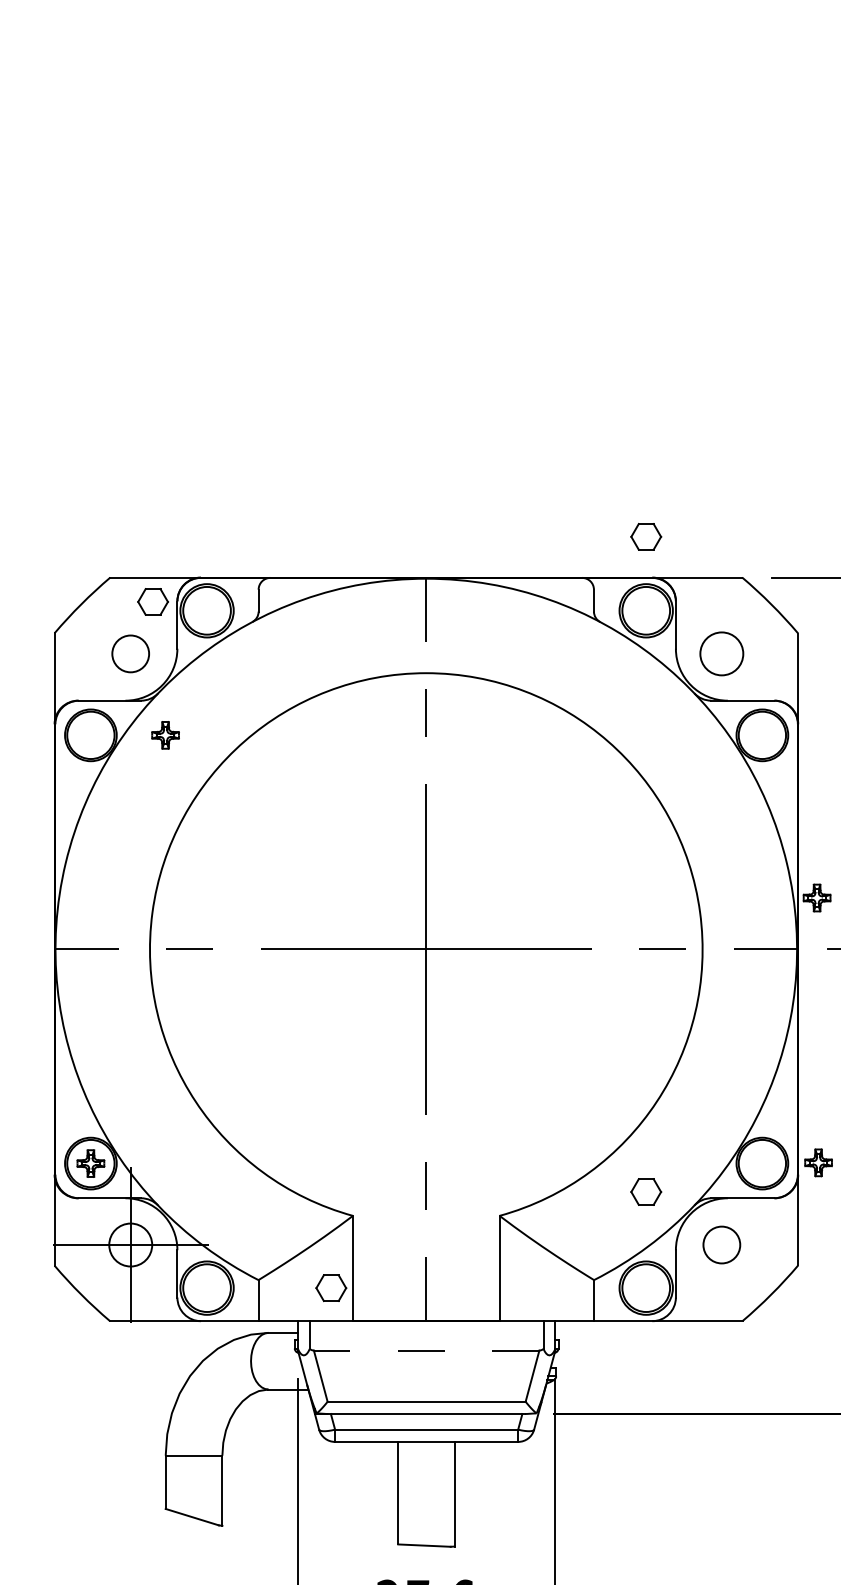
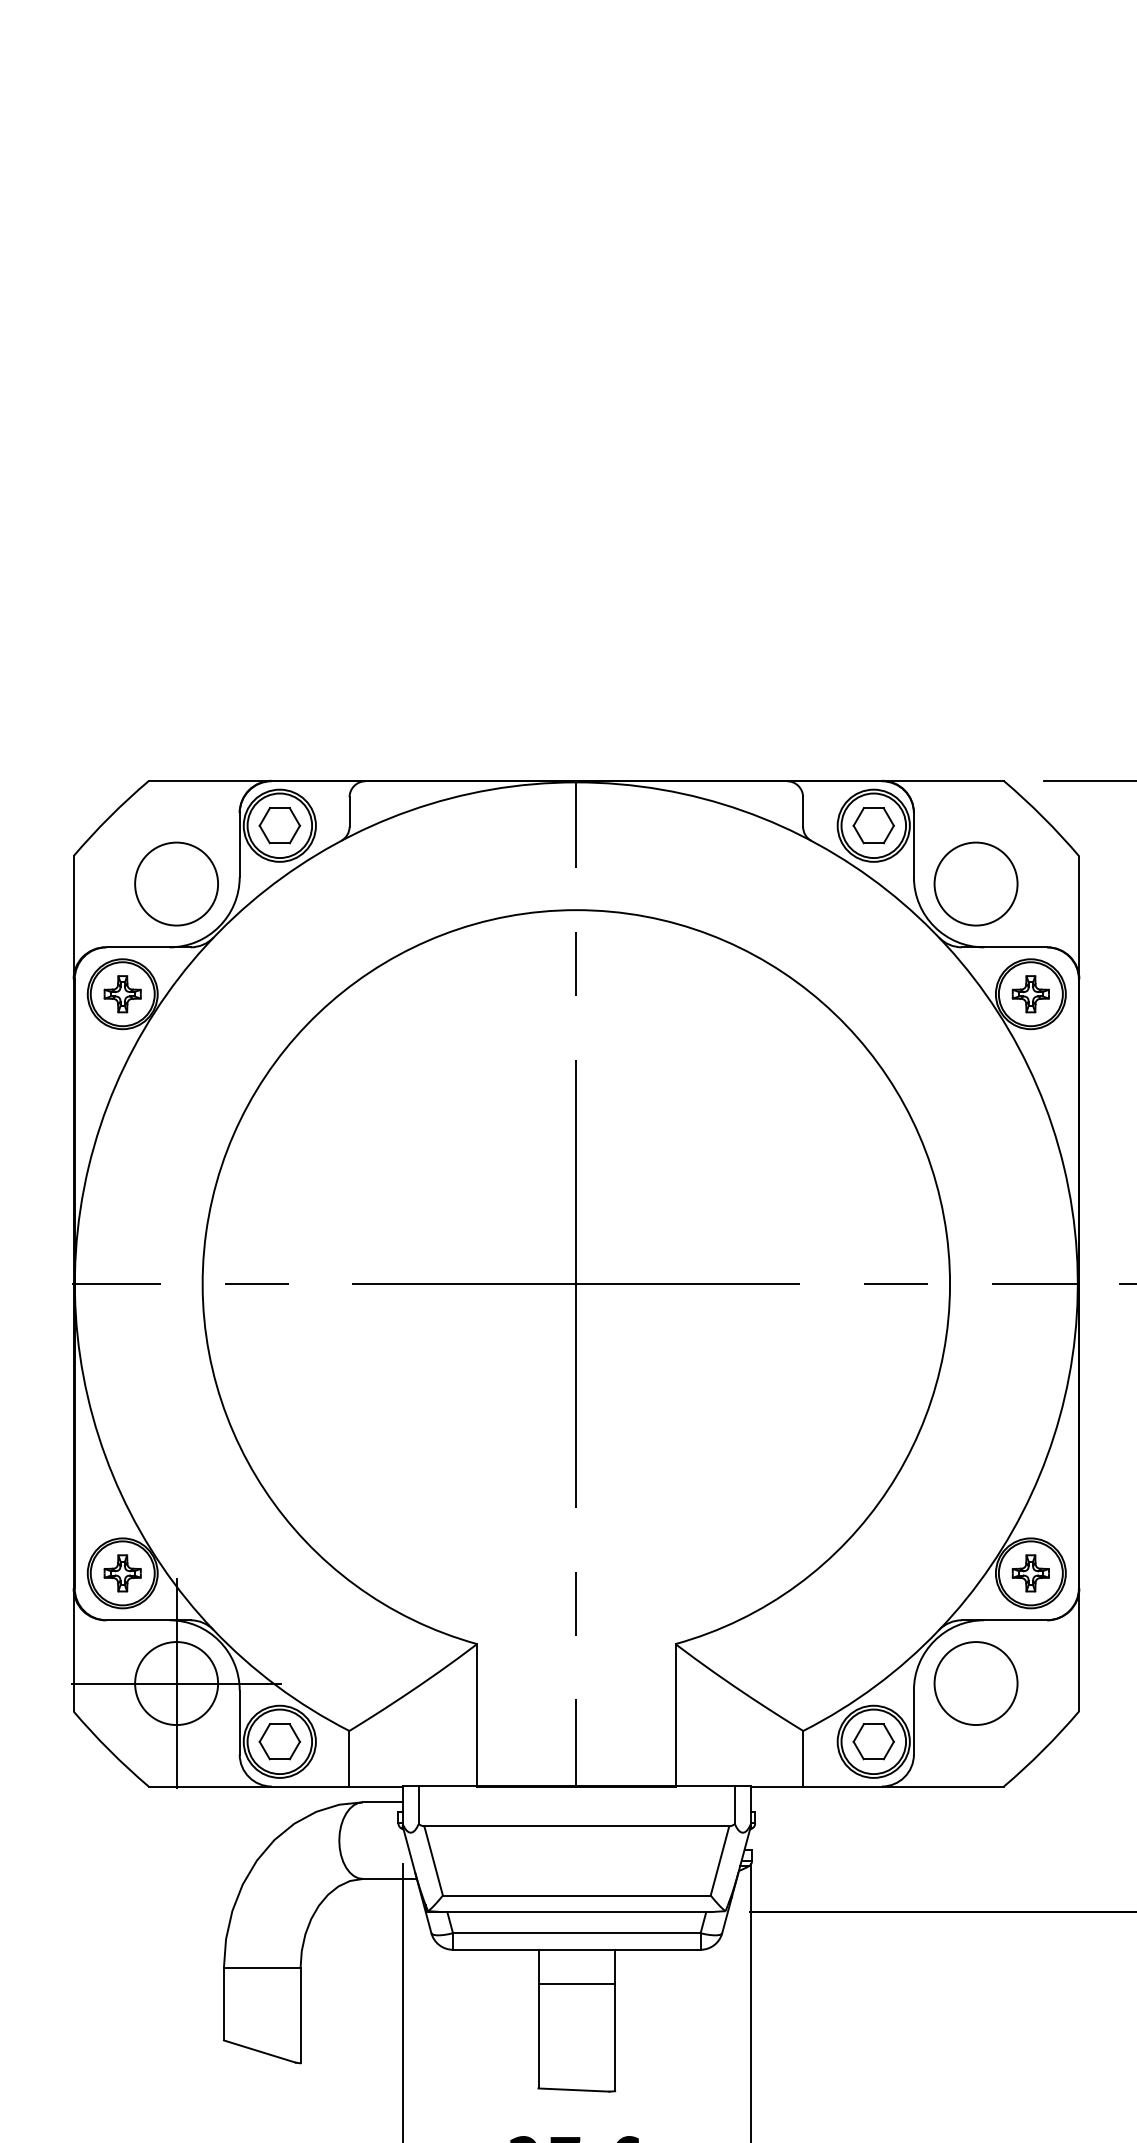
part: (646, 536) -> (873, 825), moved
part: (152, 601) -> (279, 825), moved
circle: (130, 653) -> (176, 883), size x1.67
circle: (721, 653) -> (975, 883), size x1.43
part: (165, 735) -> (122, 994), moved
part: (816, 898) -> (1030, 994), moved
part: (818, 1162) -> (1030, 1573), moved
part: (646, 1191) -> (873, 1741), moved
circle: (130, 1245) -> (176, 1683), size x1.43
circle: (721, 1245) -> (975, 1683), size x1.67
part: (331, 1287) -> (279, 1741), moved
line: (426, 1350) -> (576, 1826), dashed -> solid
line: (426, 1467) -> (576, 1984), added

